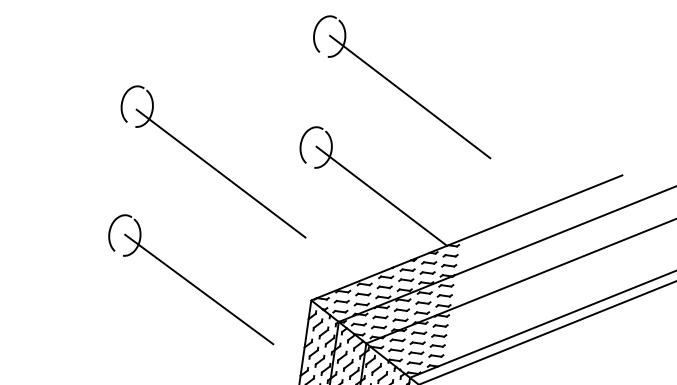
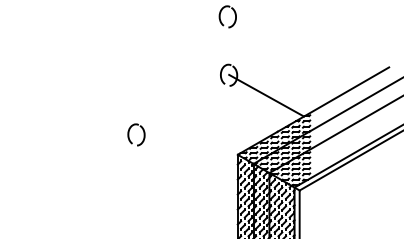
line: (409, 97) -> (273, 42), removed
part: (214, 160) -> (177, 89), removed
line: (198, 289) -> (178, 157), removed

